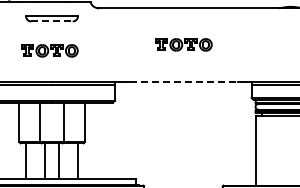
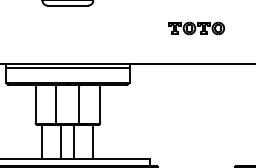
line: (52, 21) -> (68, 5), dashed -> solid
part: (49, 50) -> (65, 33), removed
line: (184, 81) -> (197, 64), dashed -> solid

